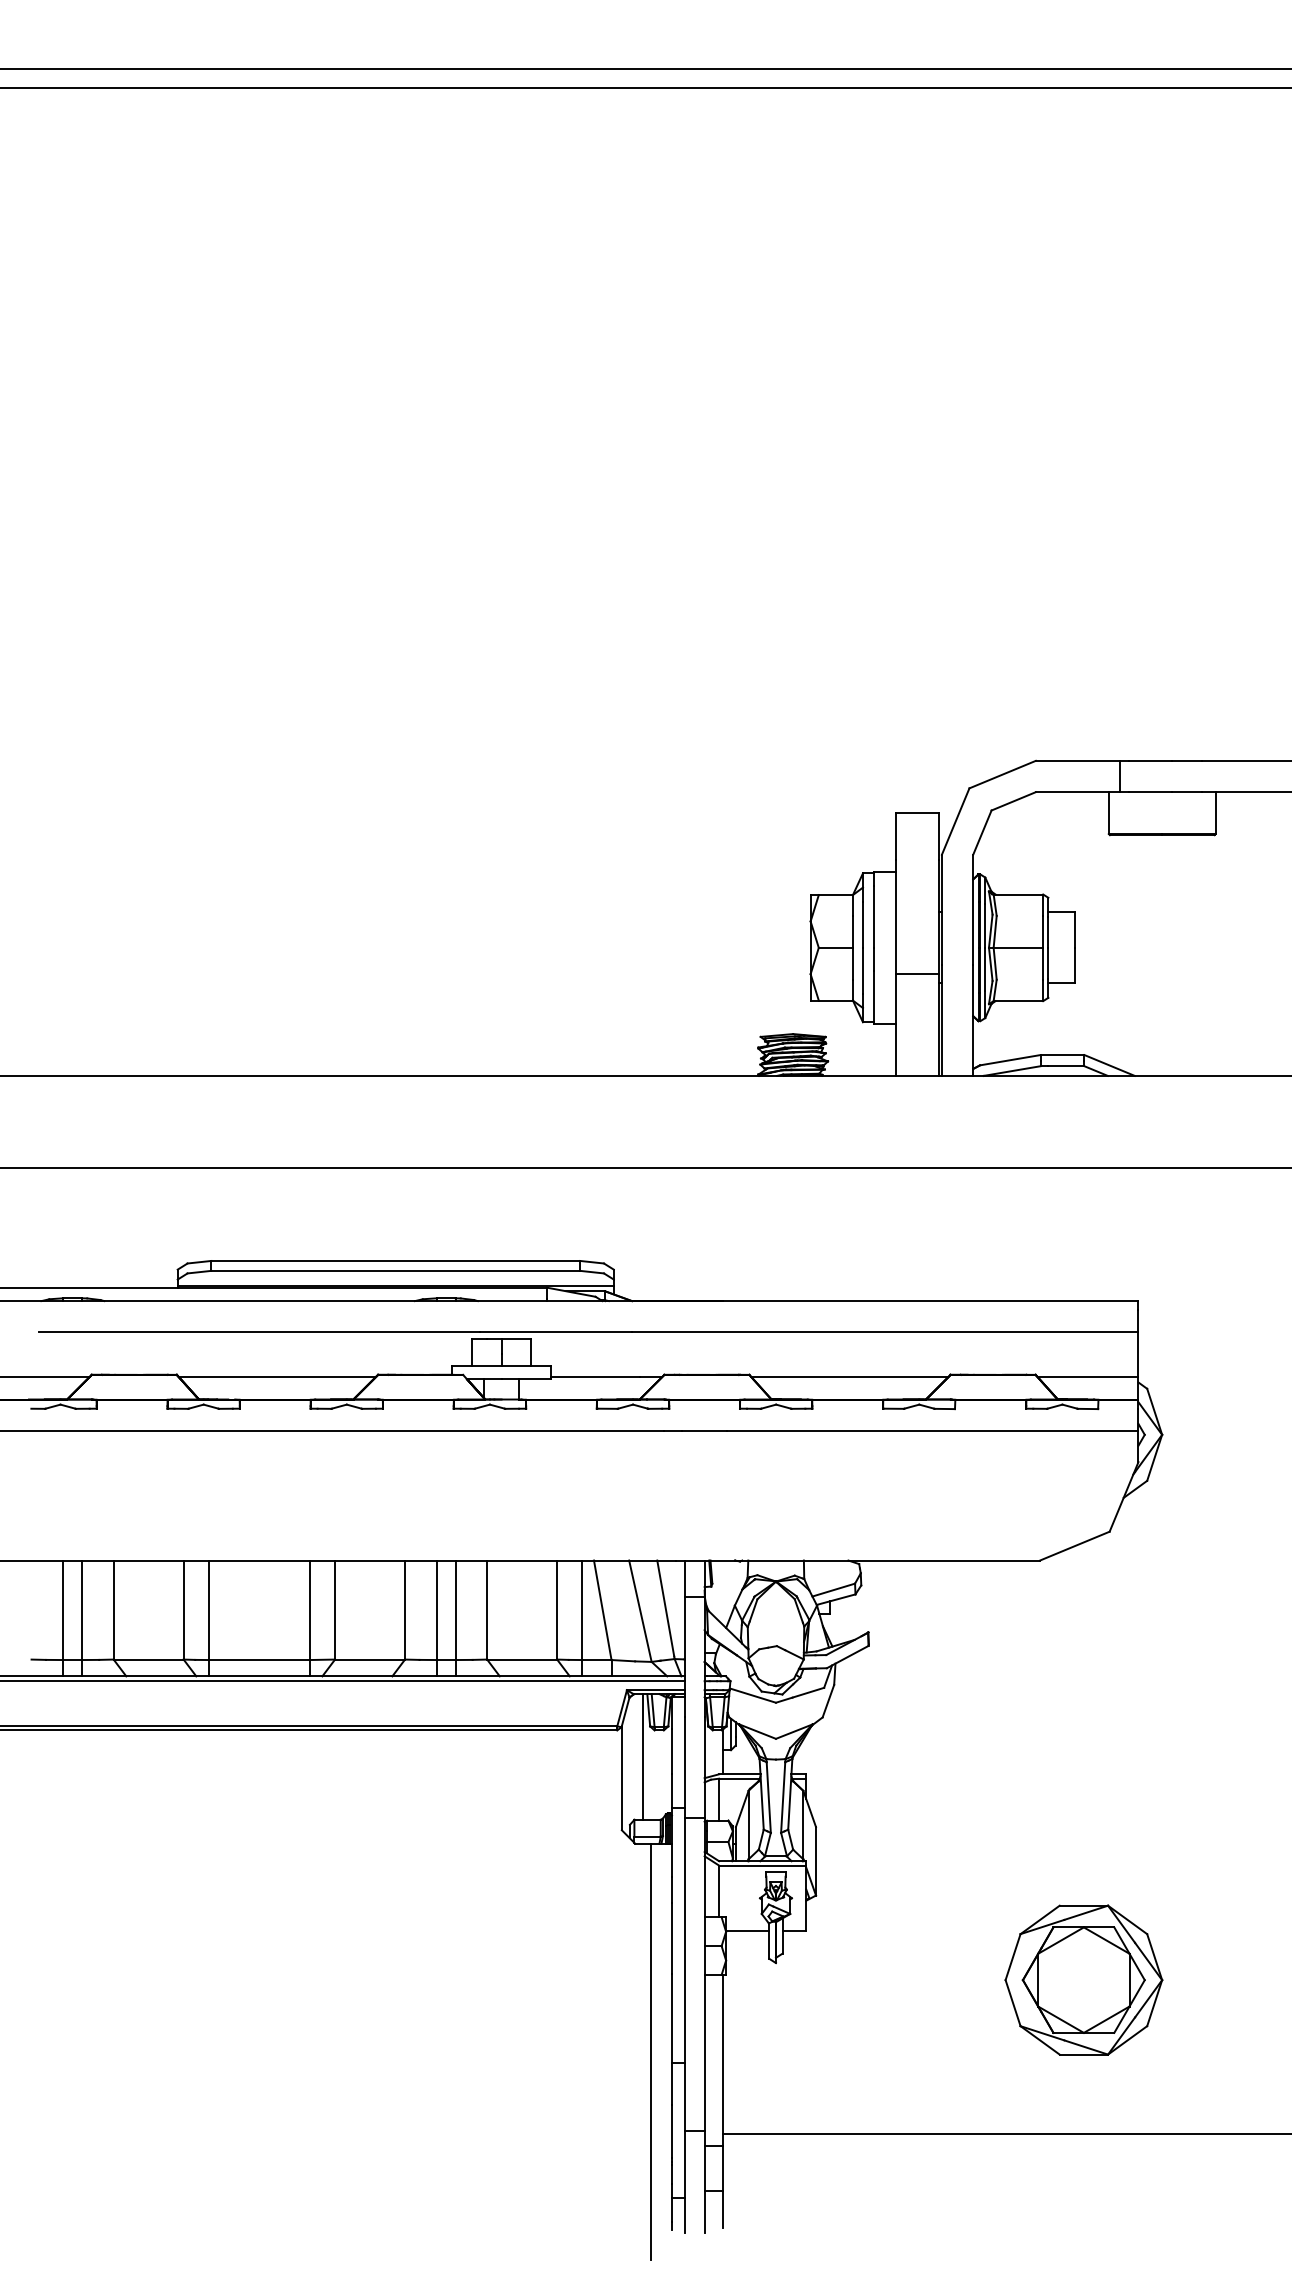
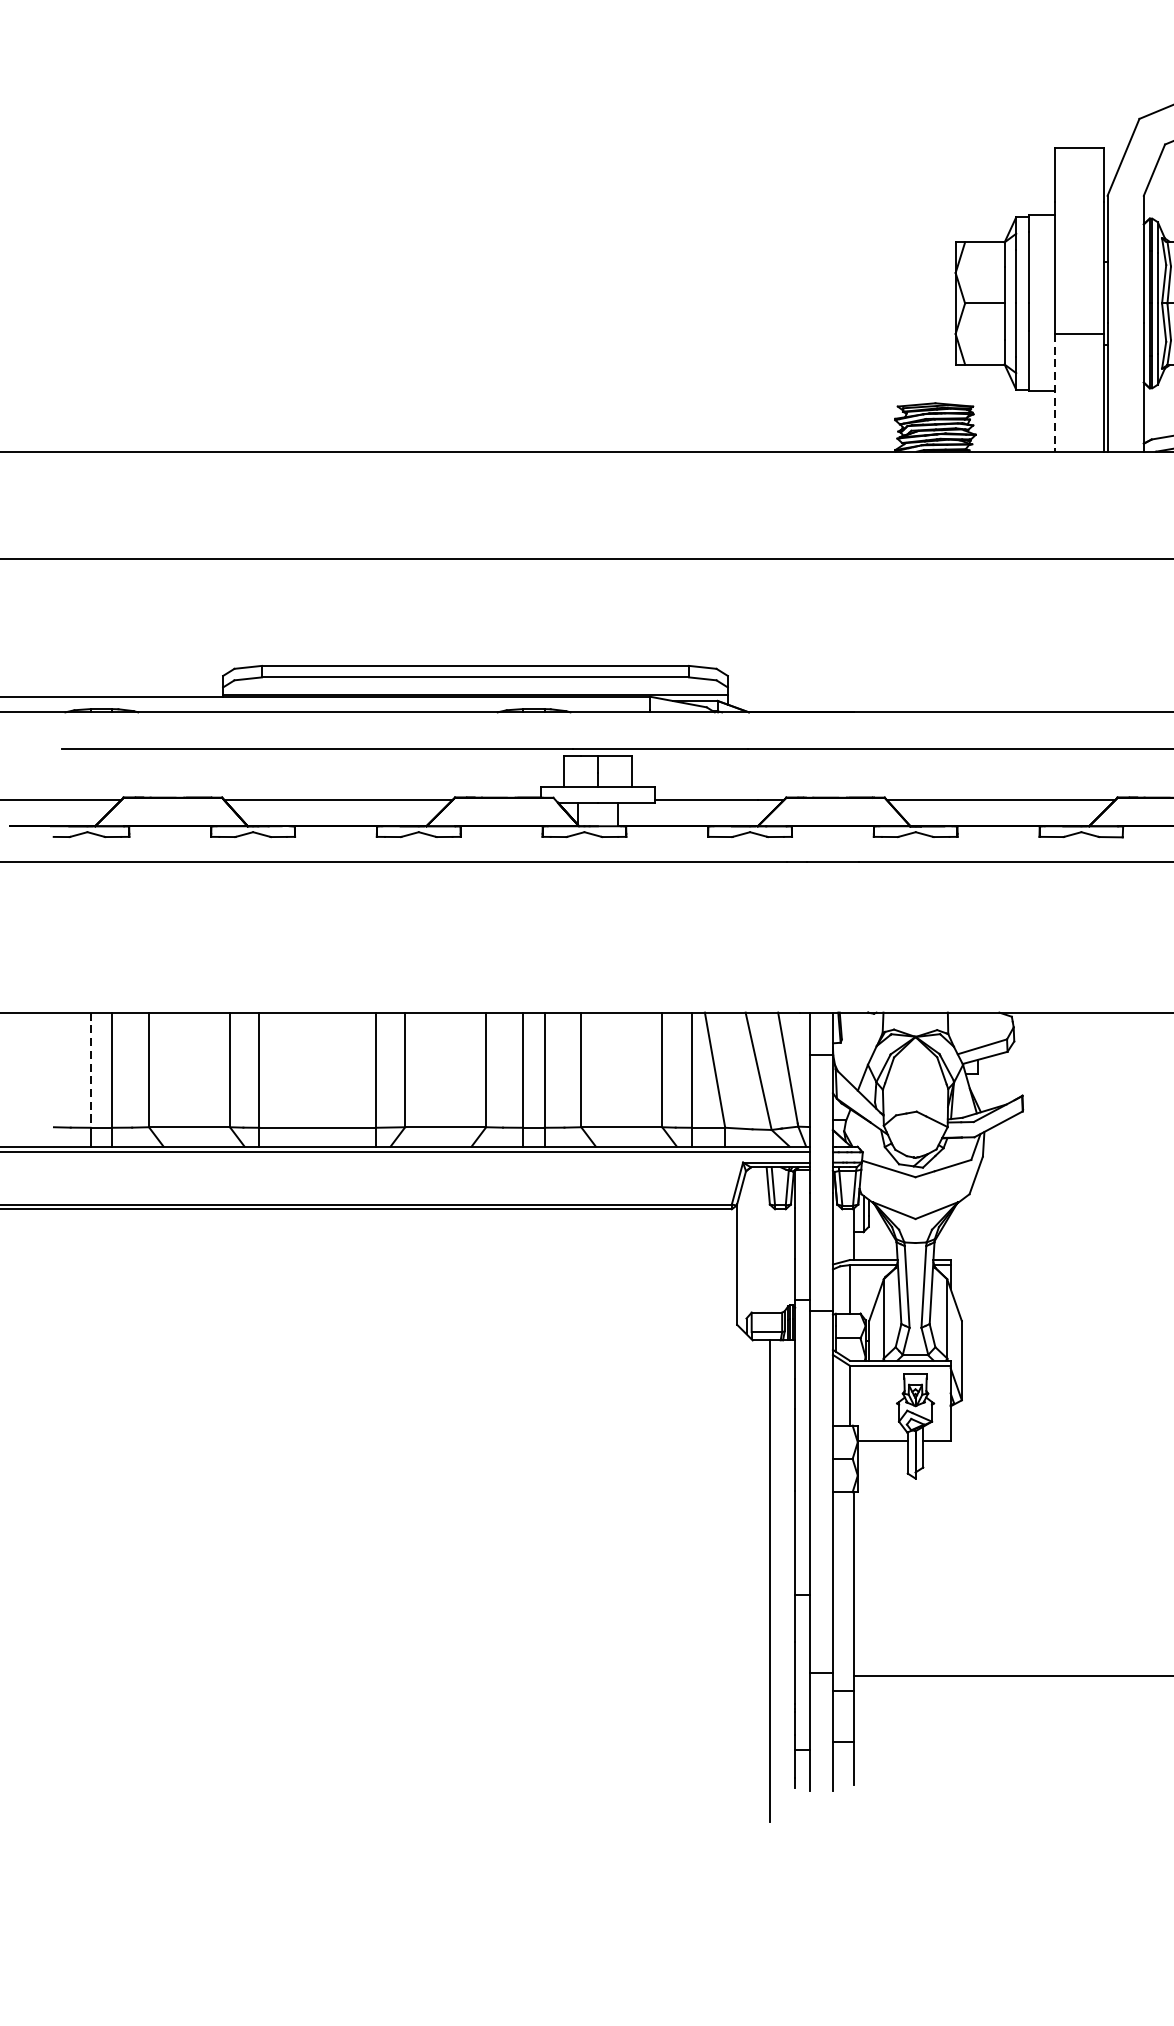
line: (896, 1025) -> (1055, 393), solid -> dashed
line: (63, 1610) -> (90, 1070), solid -> dashed
line: (642, 1756) -> (761, 1239), removed

